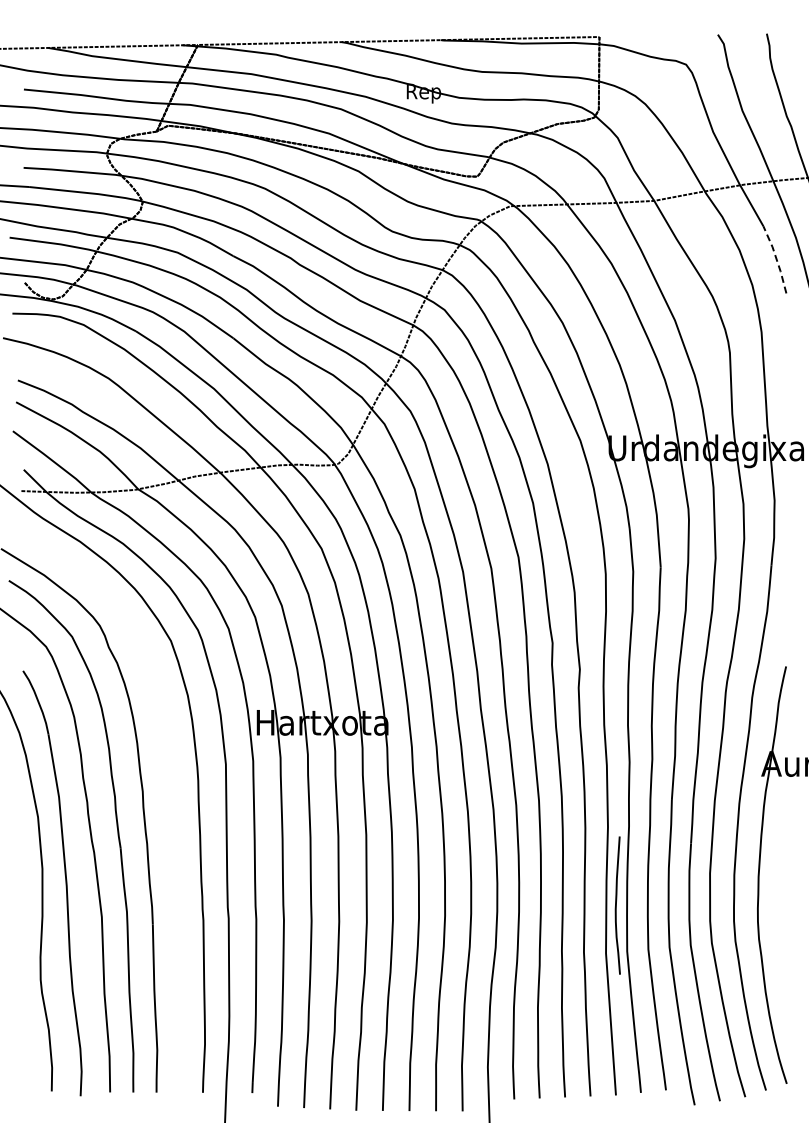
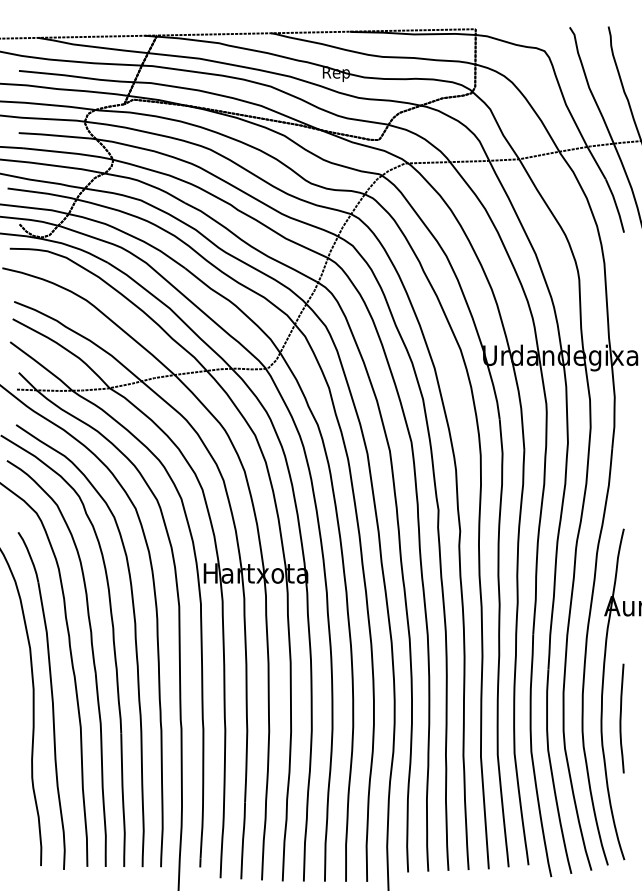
line: (776, 259) -> (616, 205), dashed -> solid
curve: (170, 813) -> (135, 645), added
curve: (616, 905) -> (621, 718), moved

